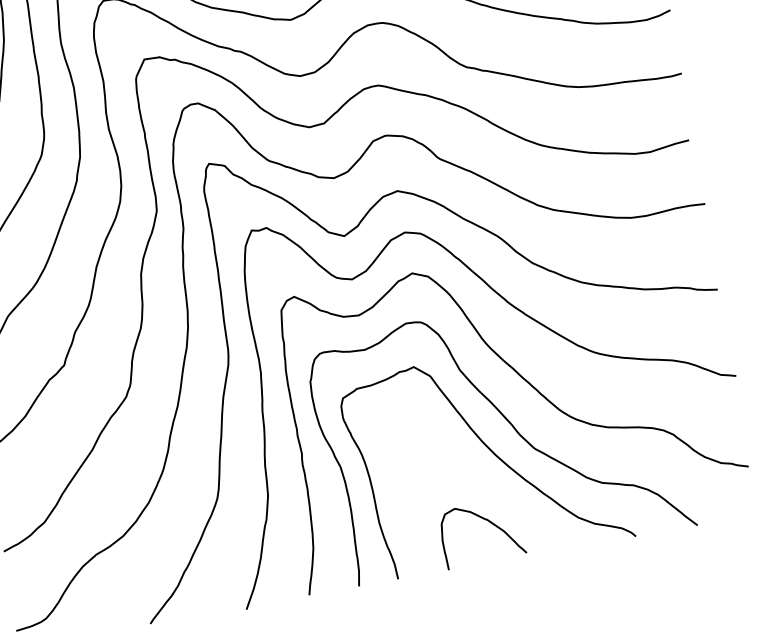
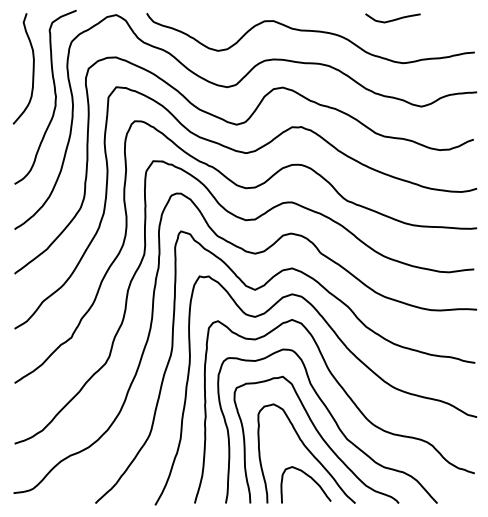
curve: (476, 479) -> (308, 451), added

